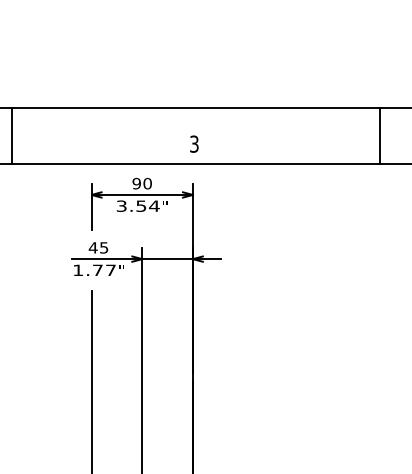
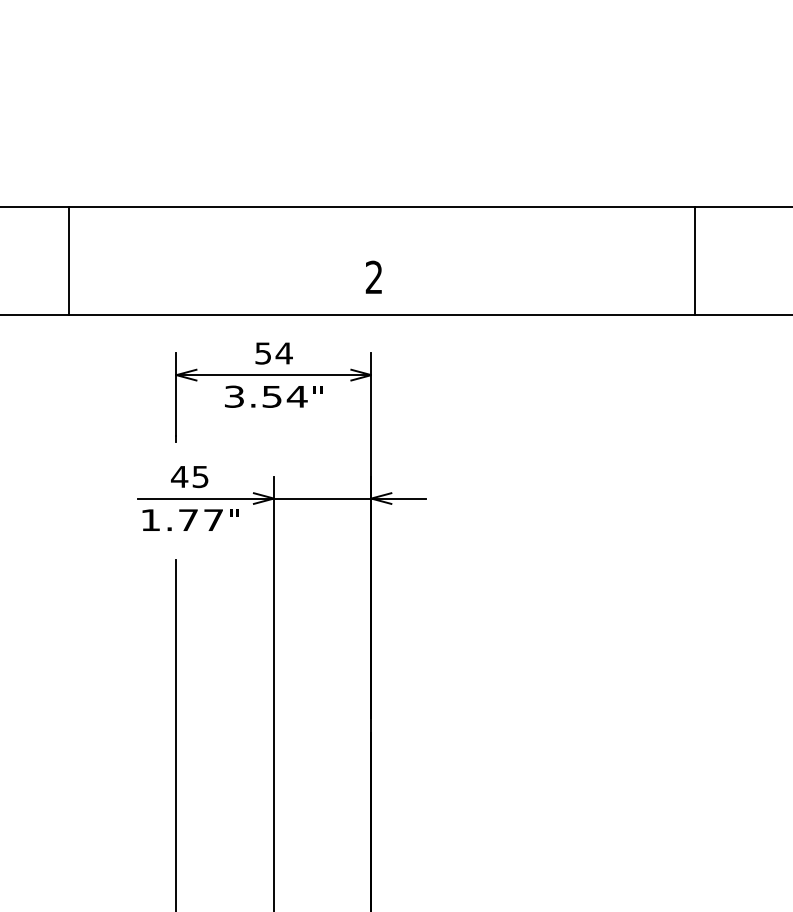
line: (11, 135) -> (68, 260), moved
line: (380, 135) -> (695, 260), moved
text: (194, 143) -> (374, 276), 3 -> 2
text: (142, 183) -> (274, 353), 90 -> 54

